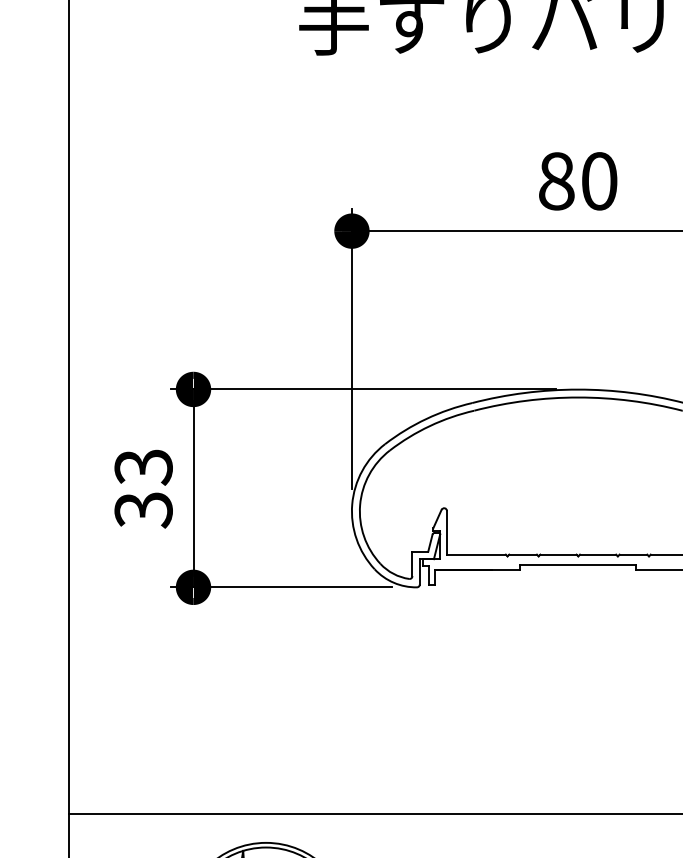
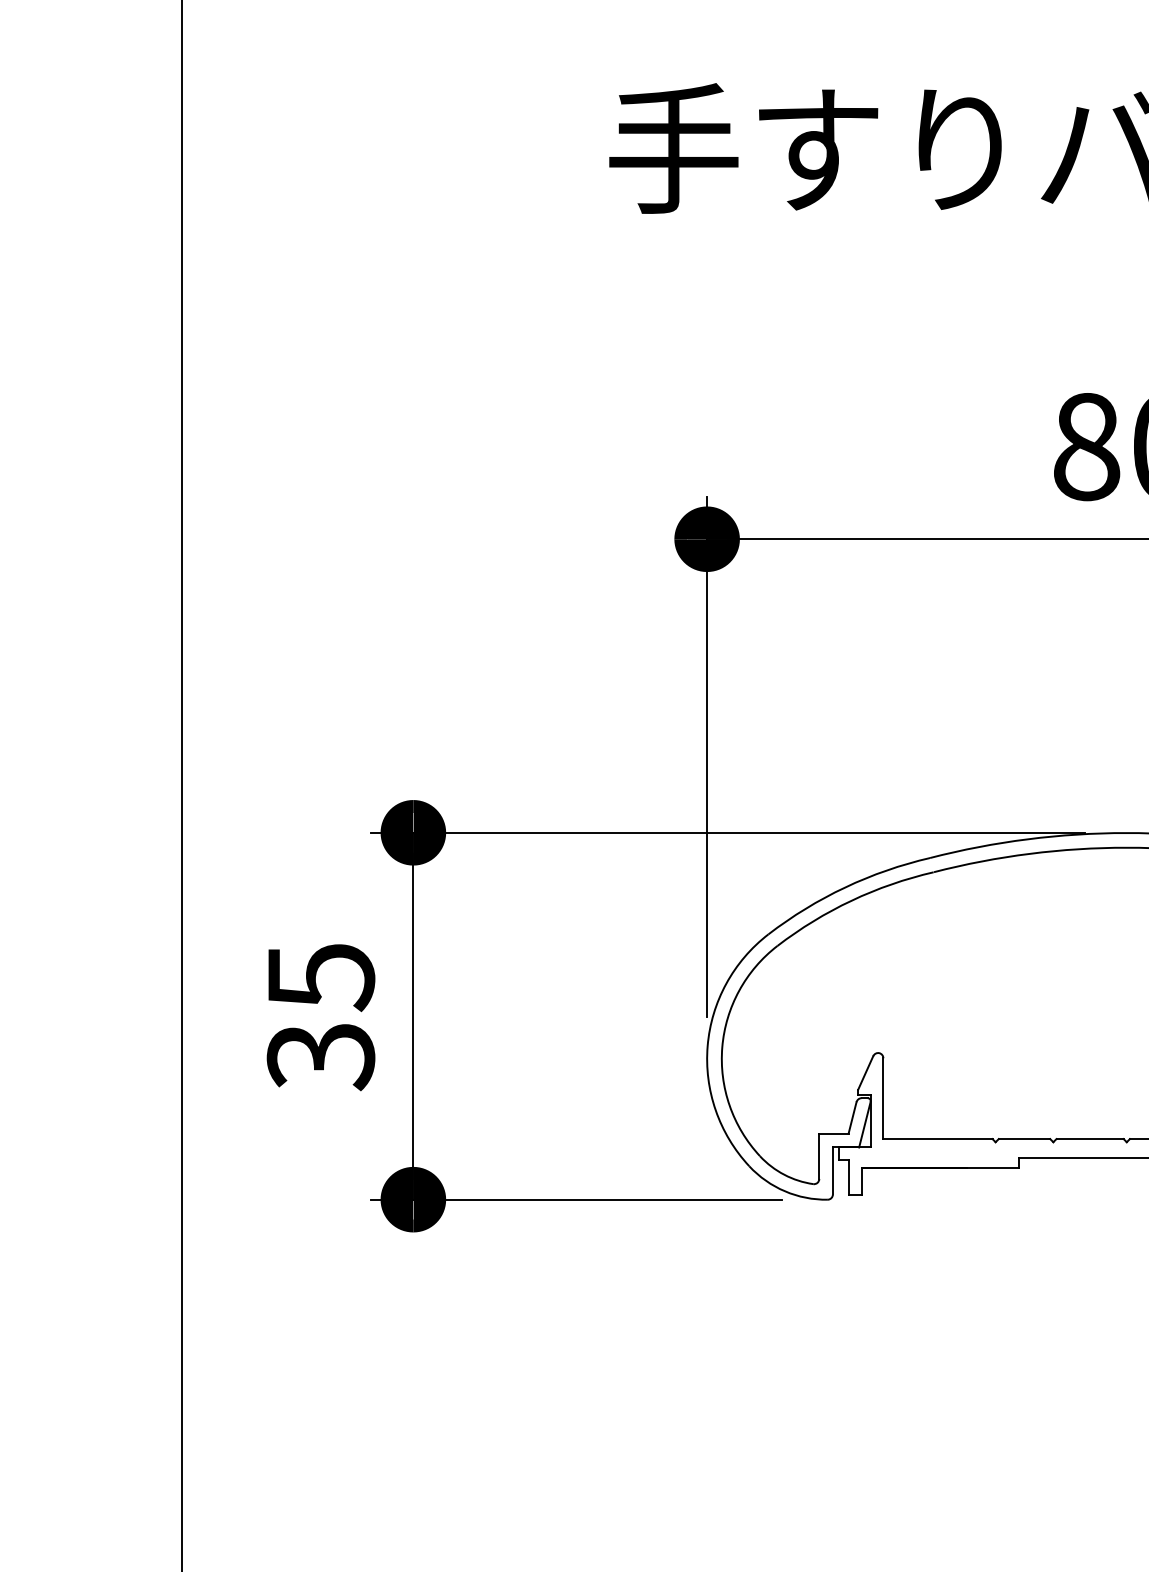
text: (143, 467) -> (320, 977), 33 -> 35

